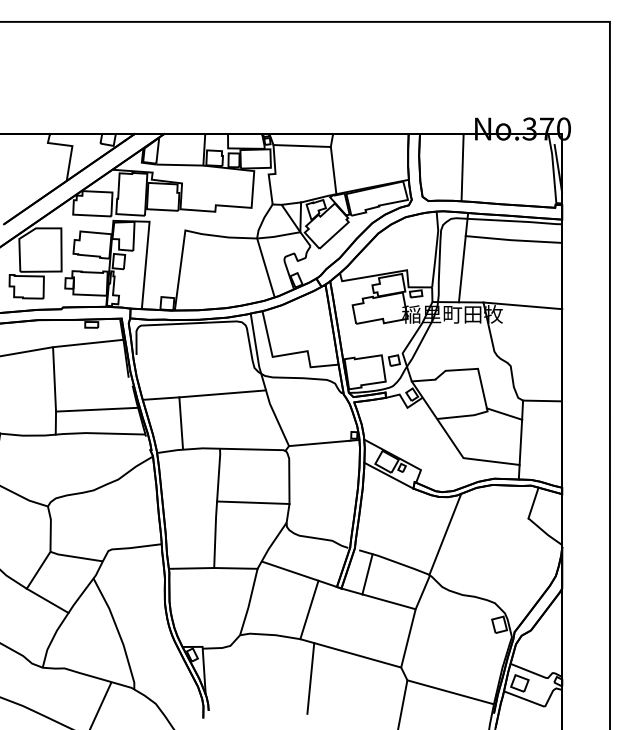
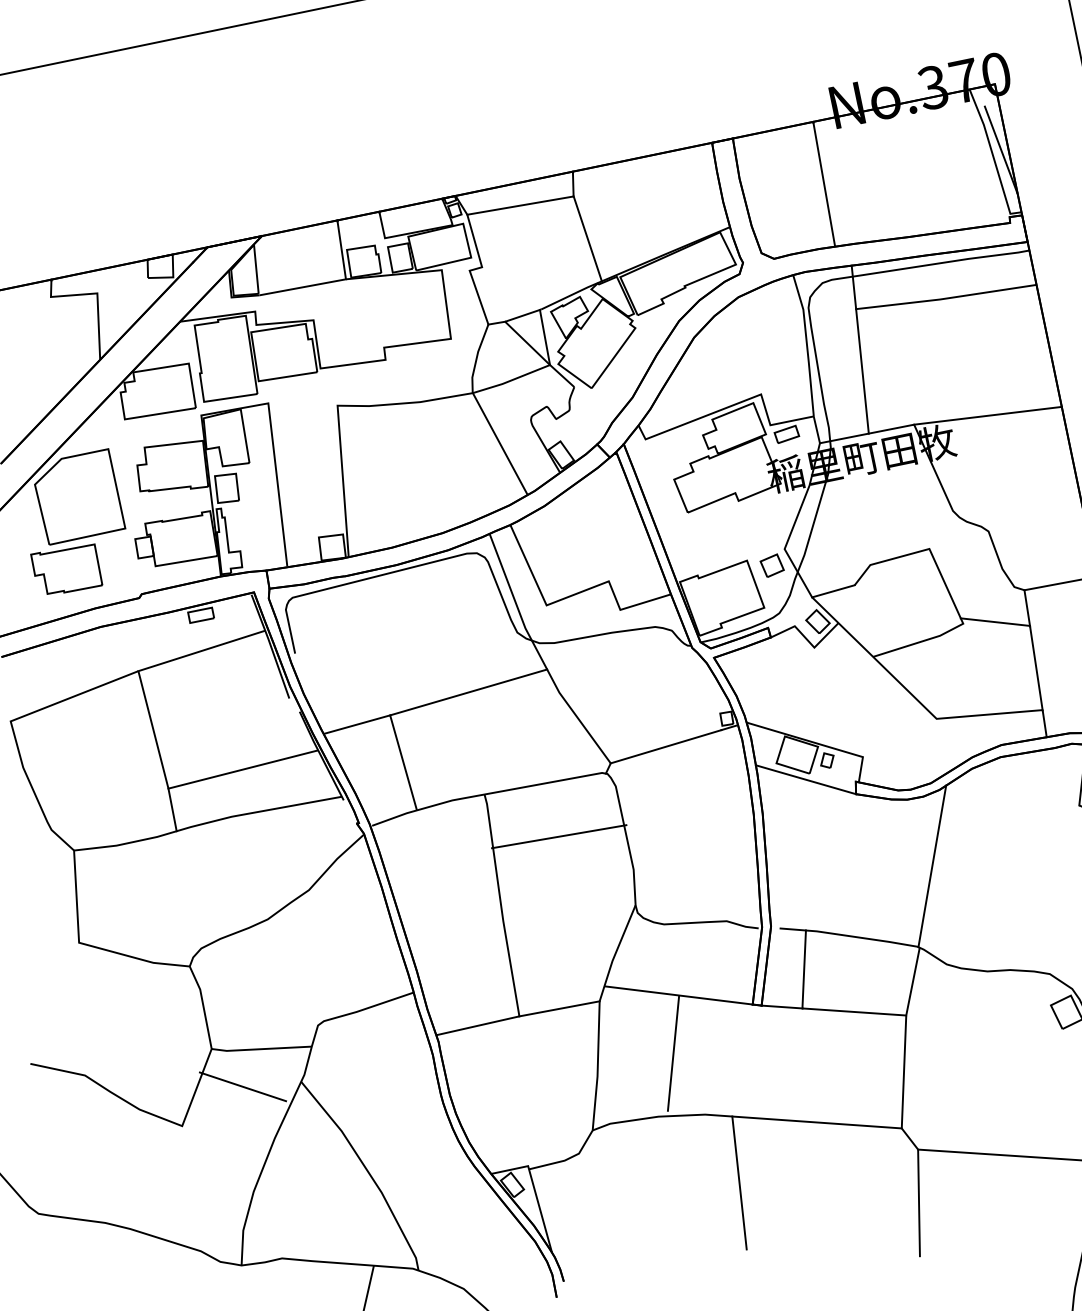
line: (253, 502) -> (559, 836), moved
line: (47, 600) -> (242, 1086), moved
line: (309, 609) -> (673, 1052), moved

